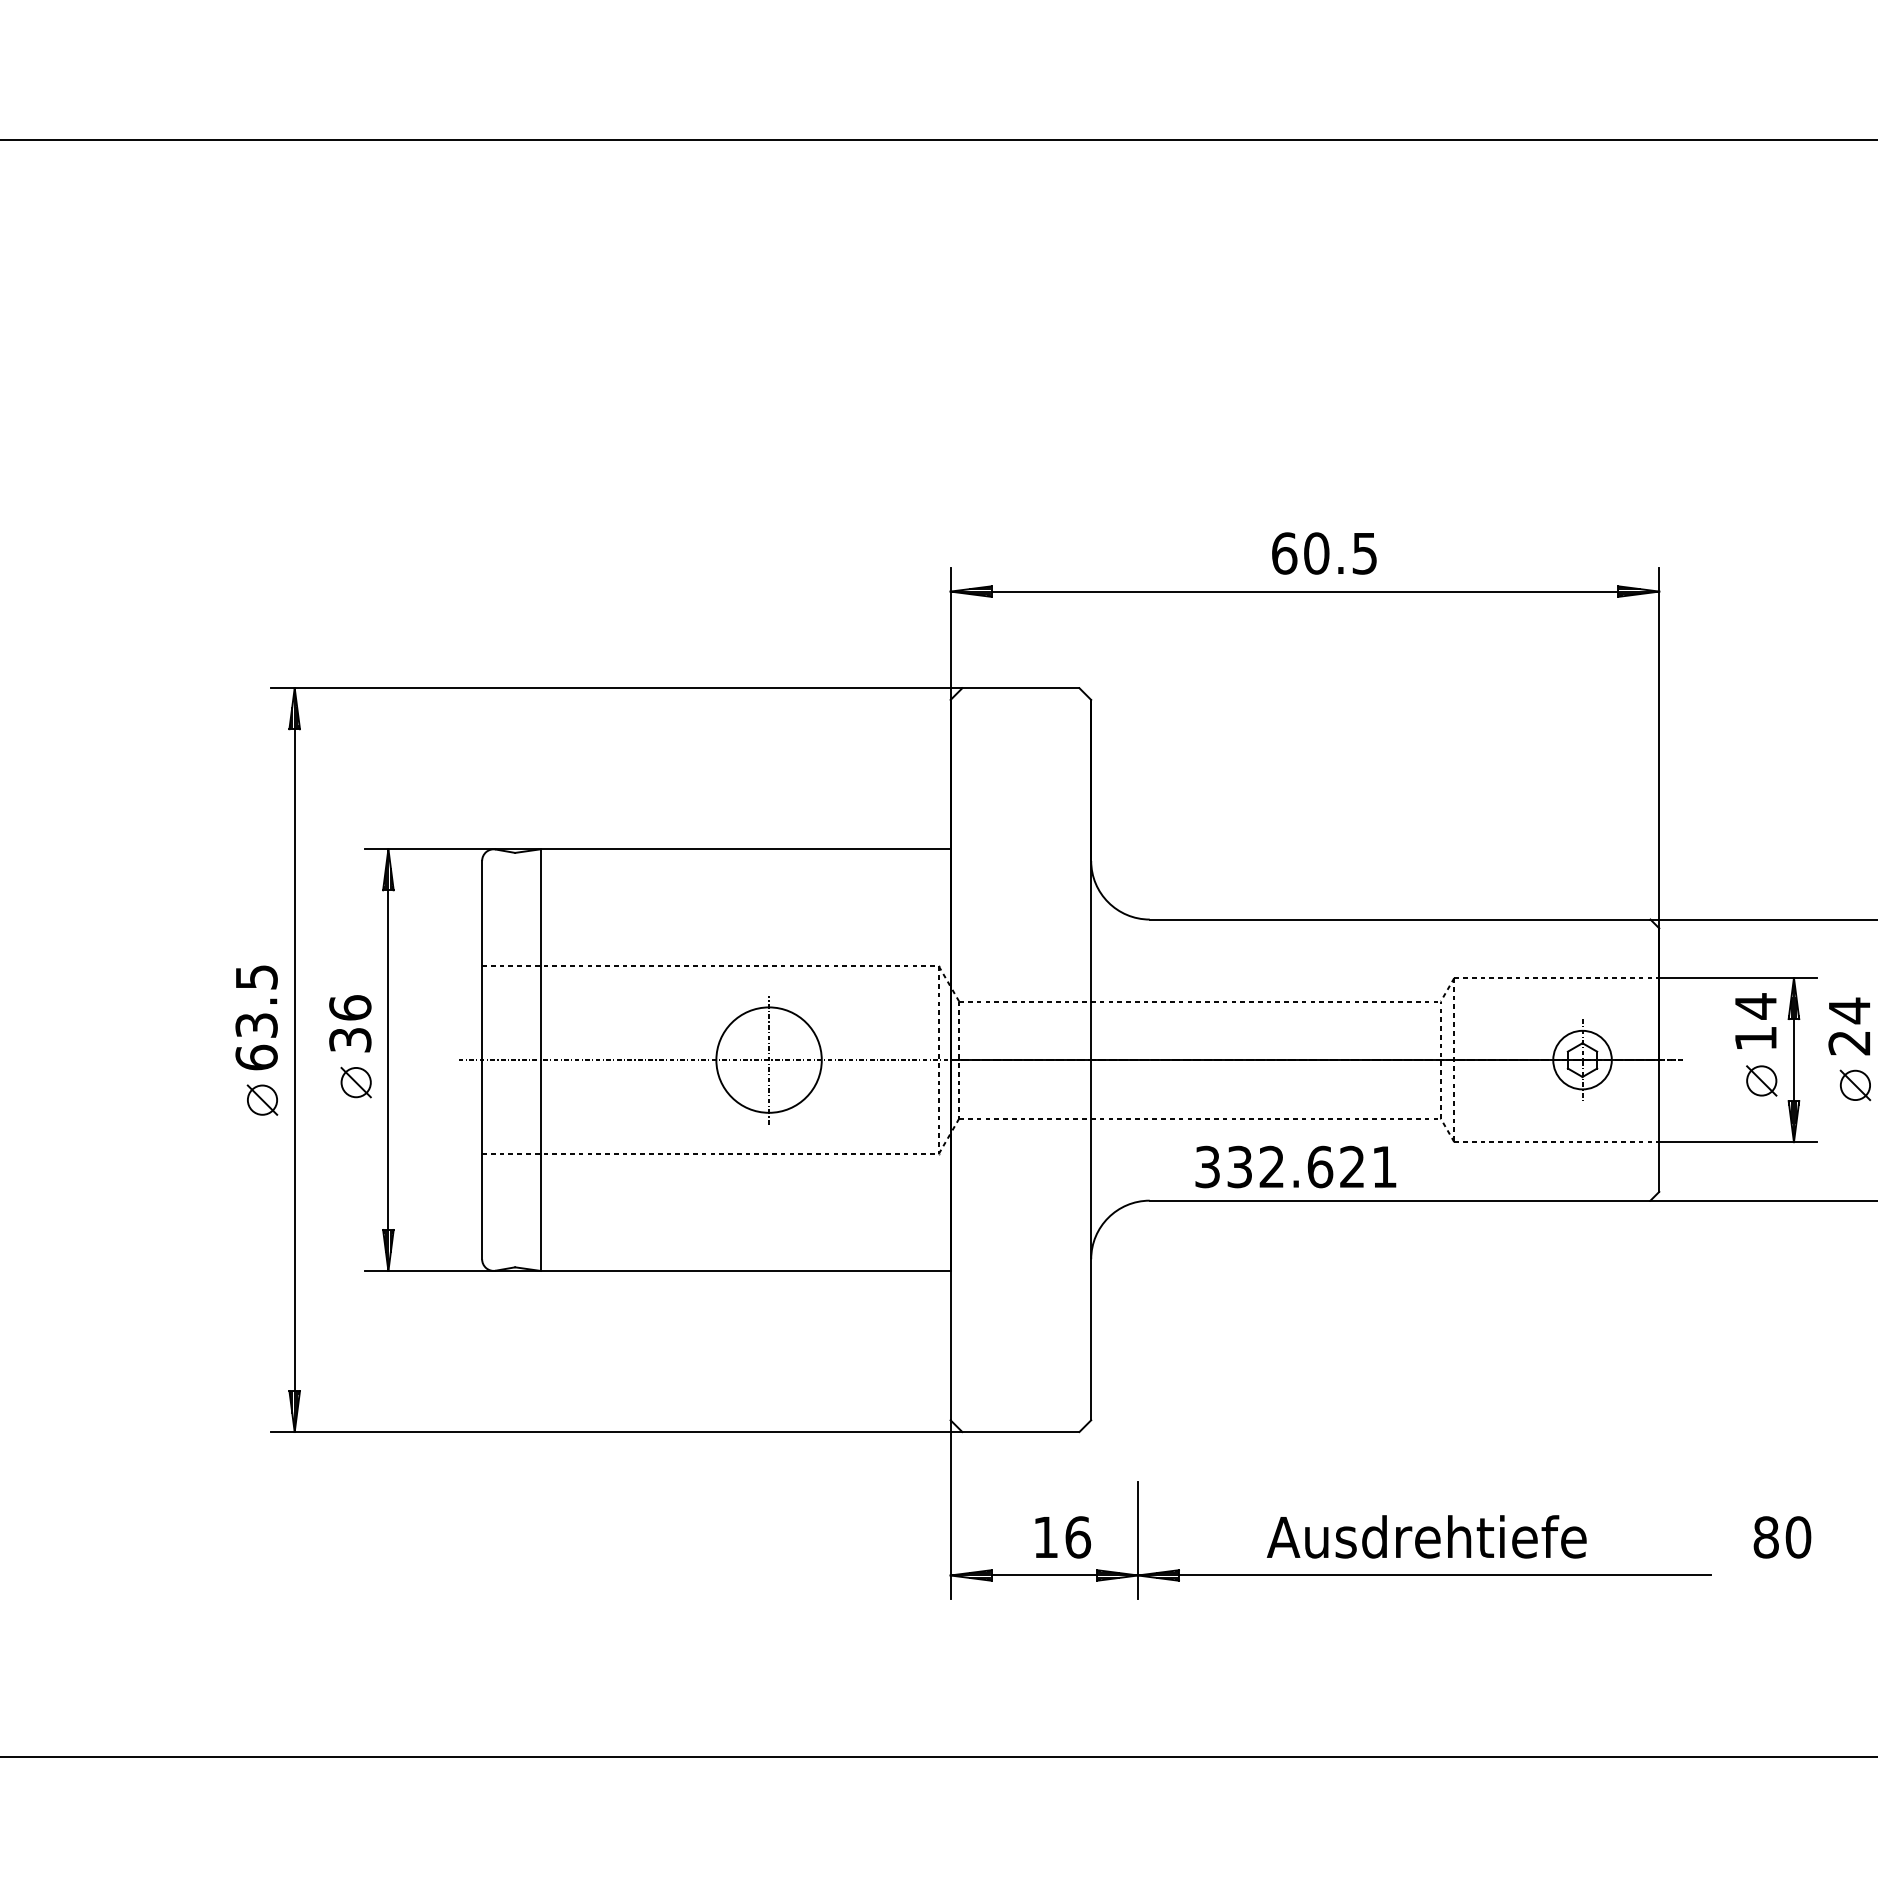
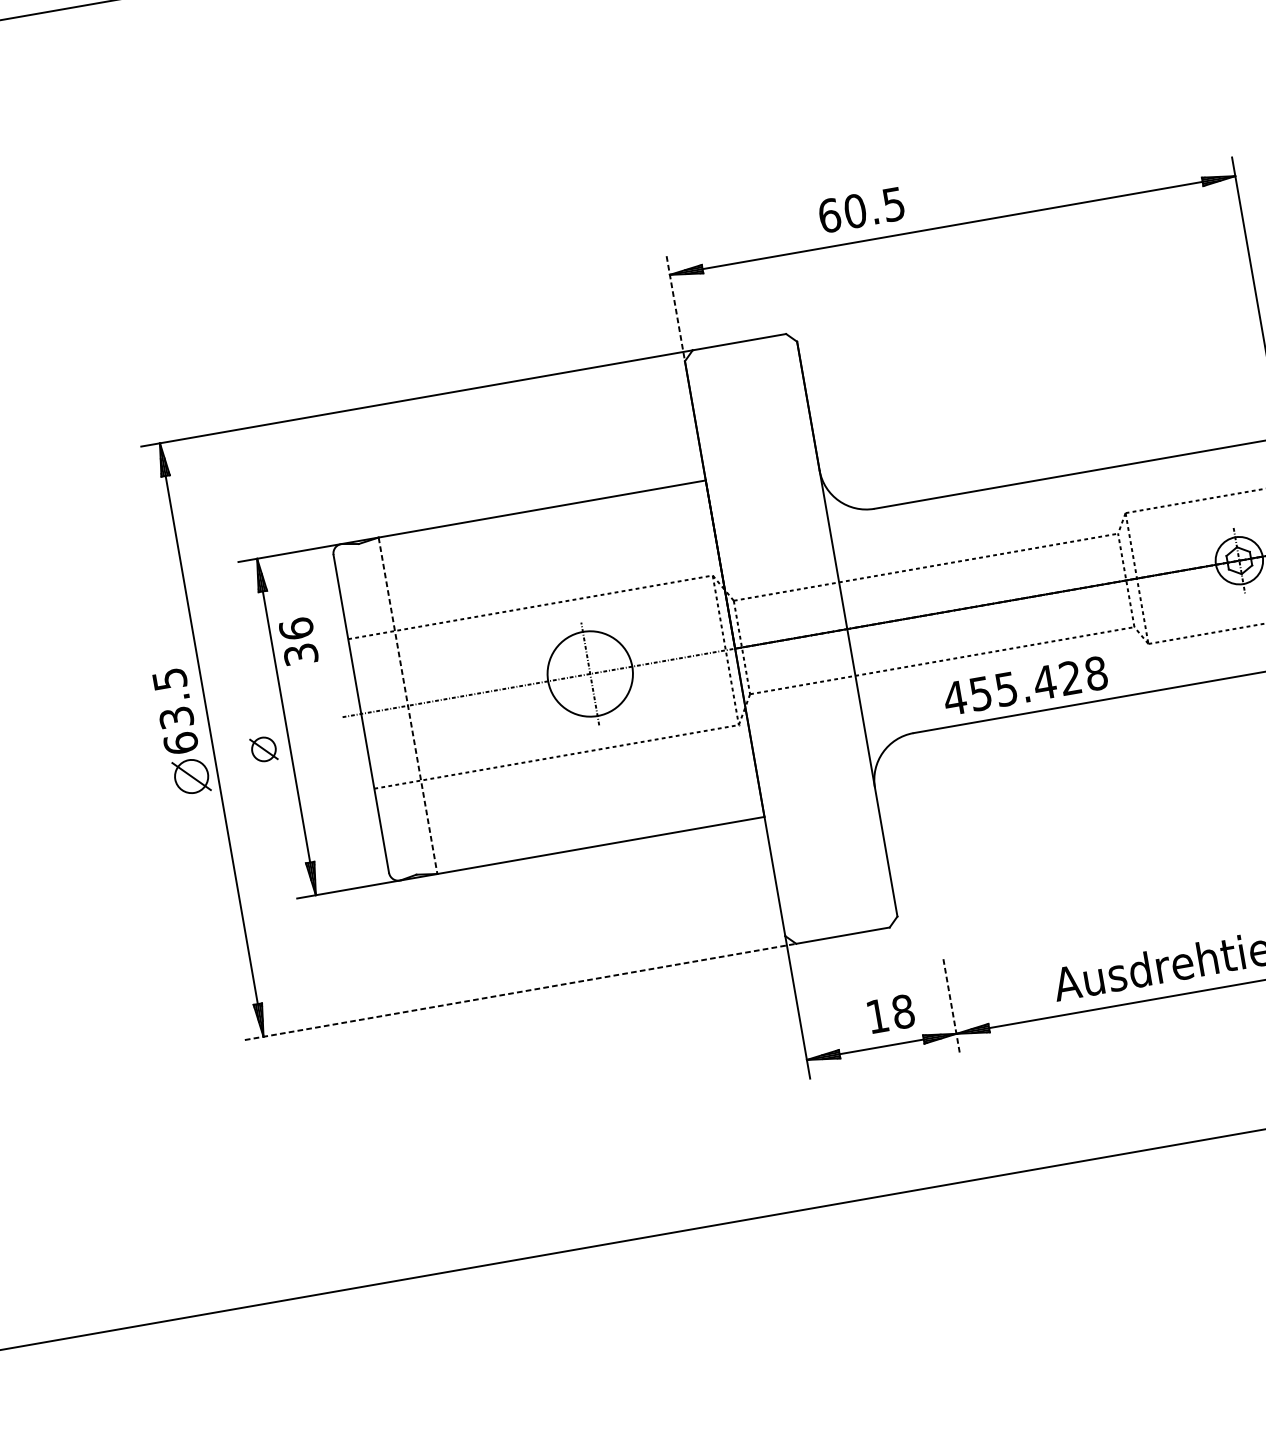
text: (1324, 553) -> (861, 210), moved
line: (950, 634) -> (675, 309), solid -> dashed
text: (350, 1023) -> (298, 641), moved
line: (540, 1060) -> (407, 706), solid -> dashed
part: (262, 1099) -> (191, 775), size x1.4
text: (1295, 1166) -> (1025, 685), 332.621 -> 455.428
line: (616, 1432) -> (520, 992), solid -> dashed
text: (1078, 1537) -> (903, 1011), 16 -> 18
line: (1138, 1540) -> (951, 1005), solid -> dashed

